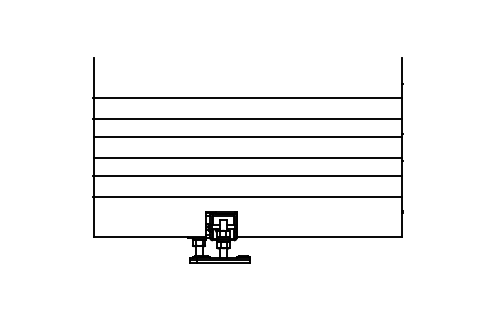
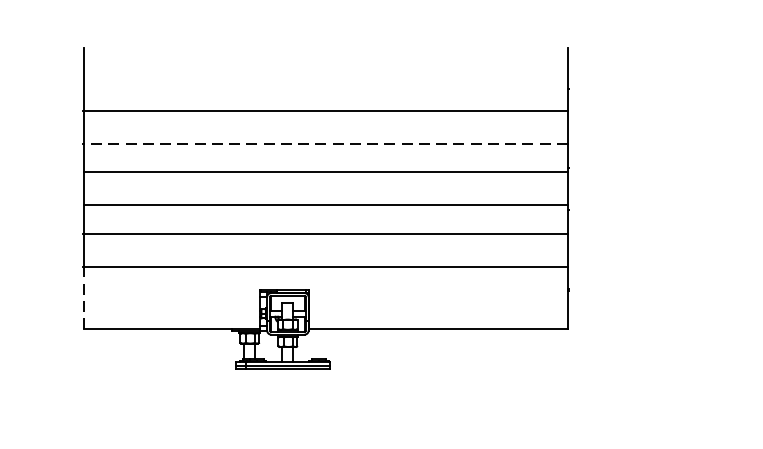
line: (247, 118) -> (325, 143), solid -> dashed
line: (93, 217) -> (84, 298), solid -> dashed

